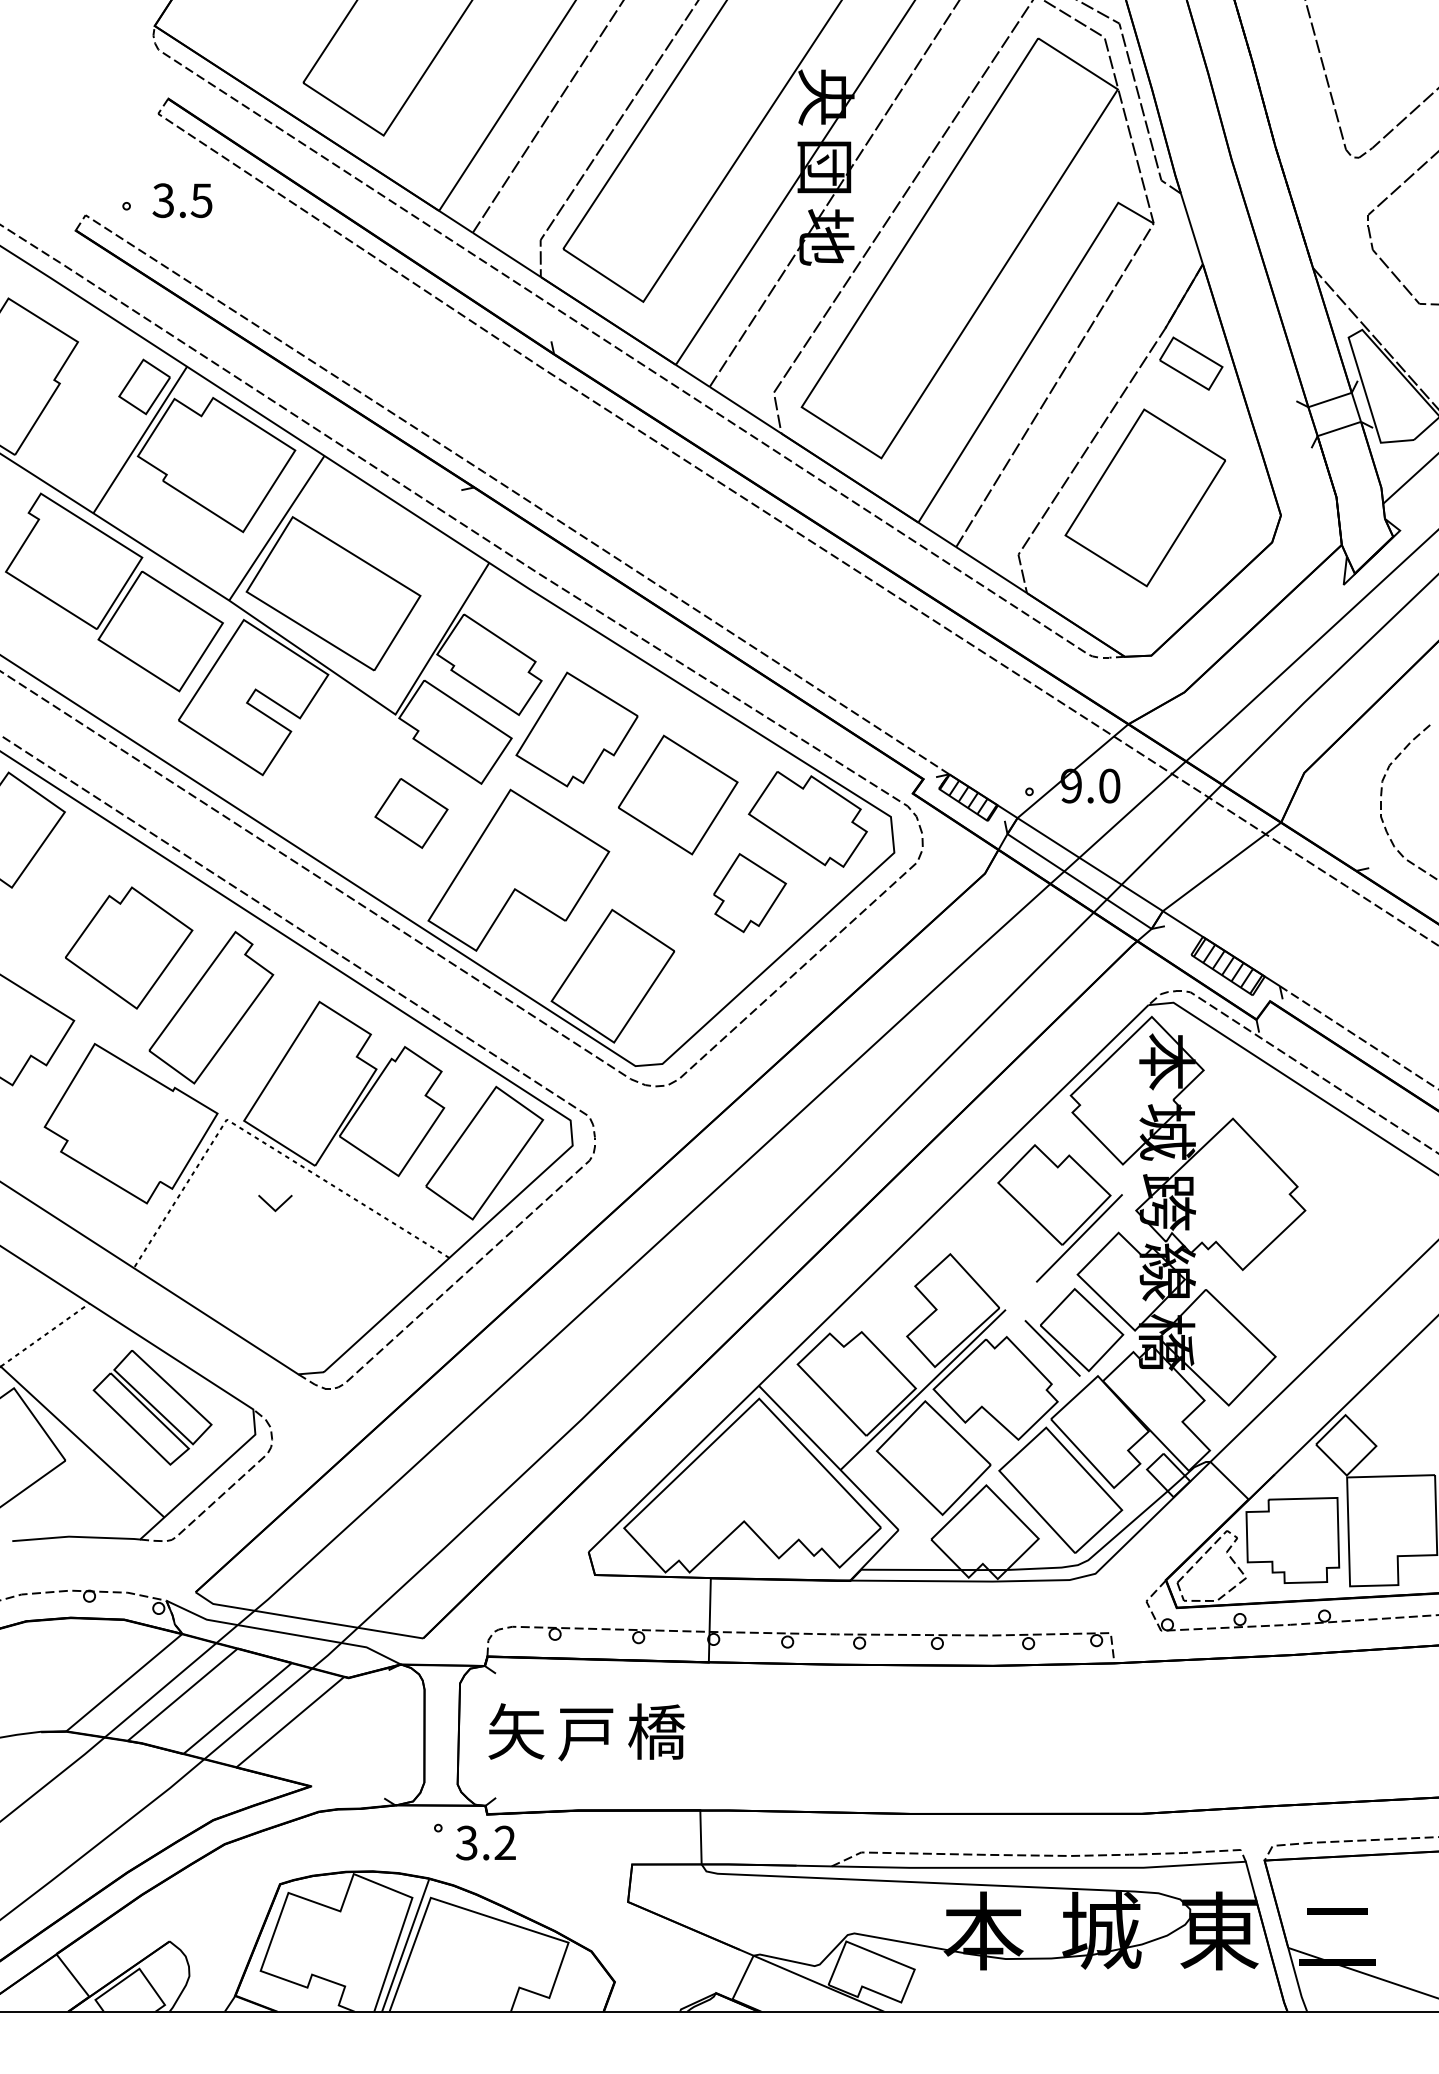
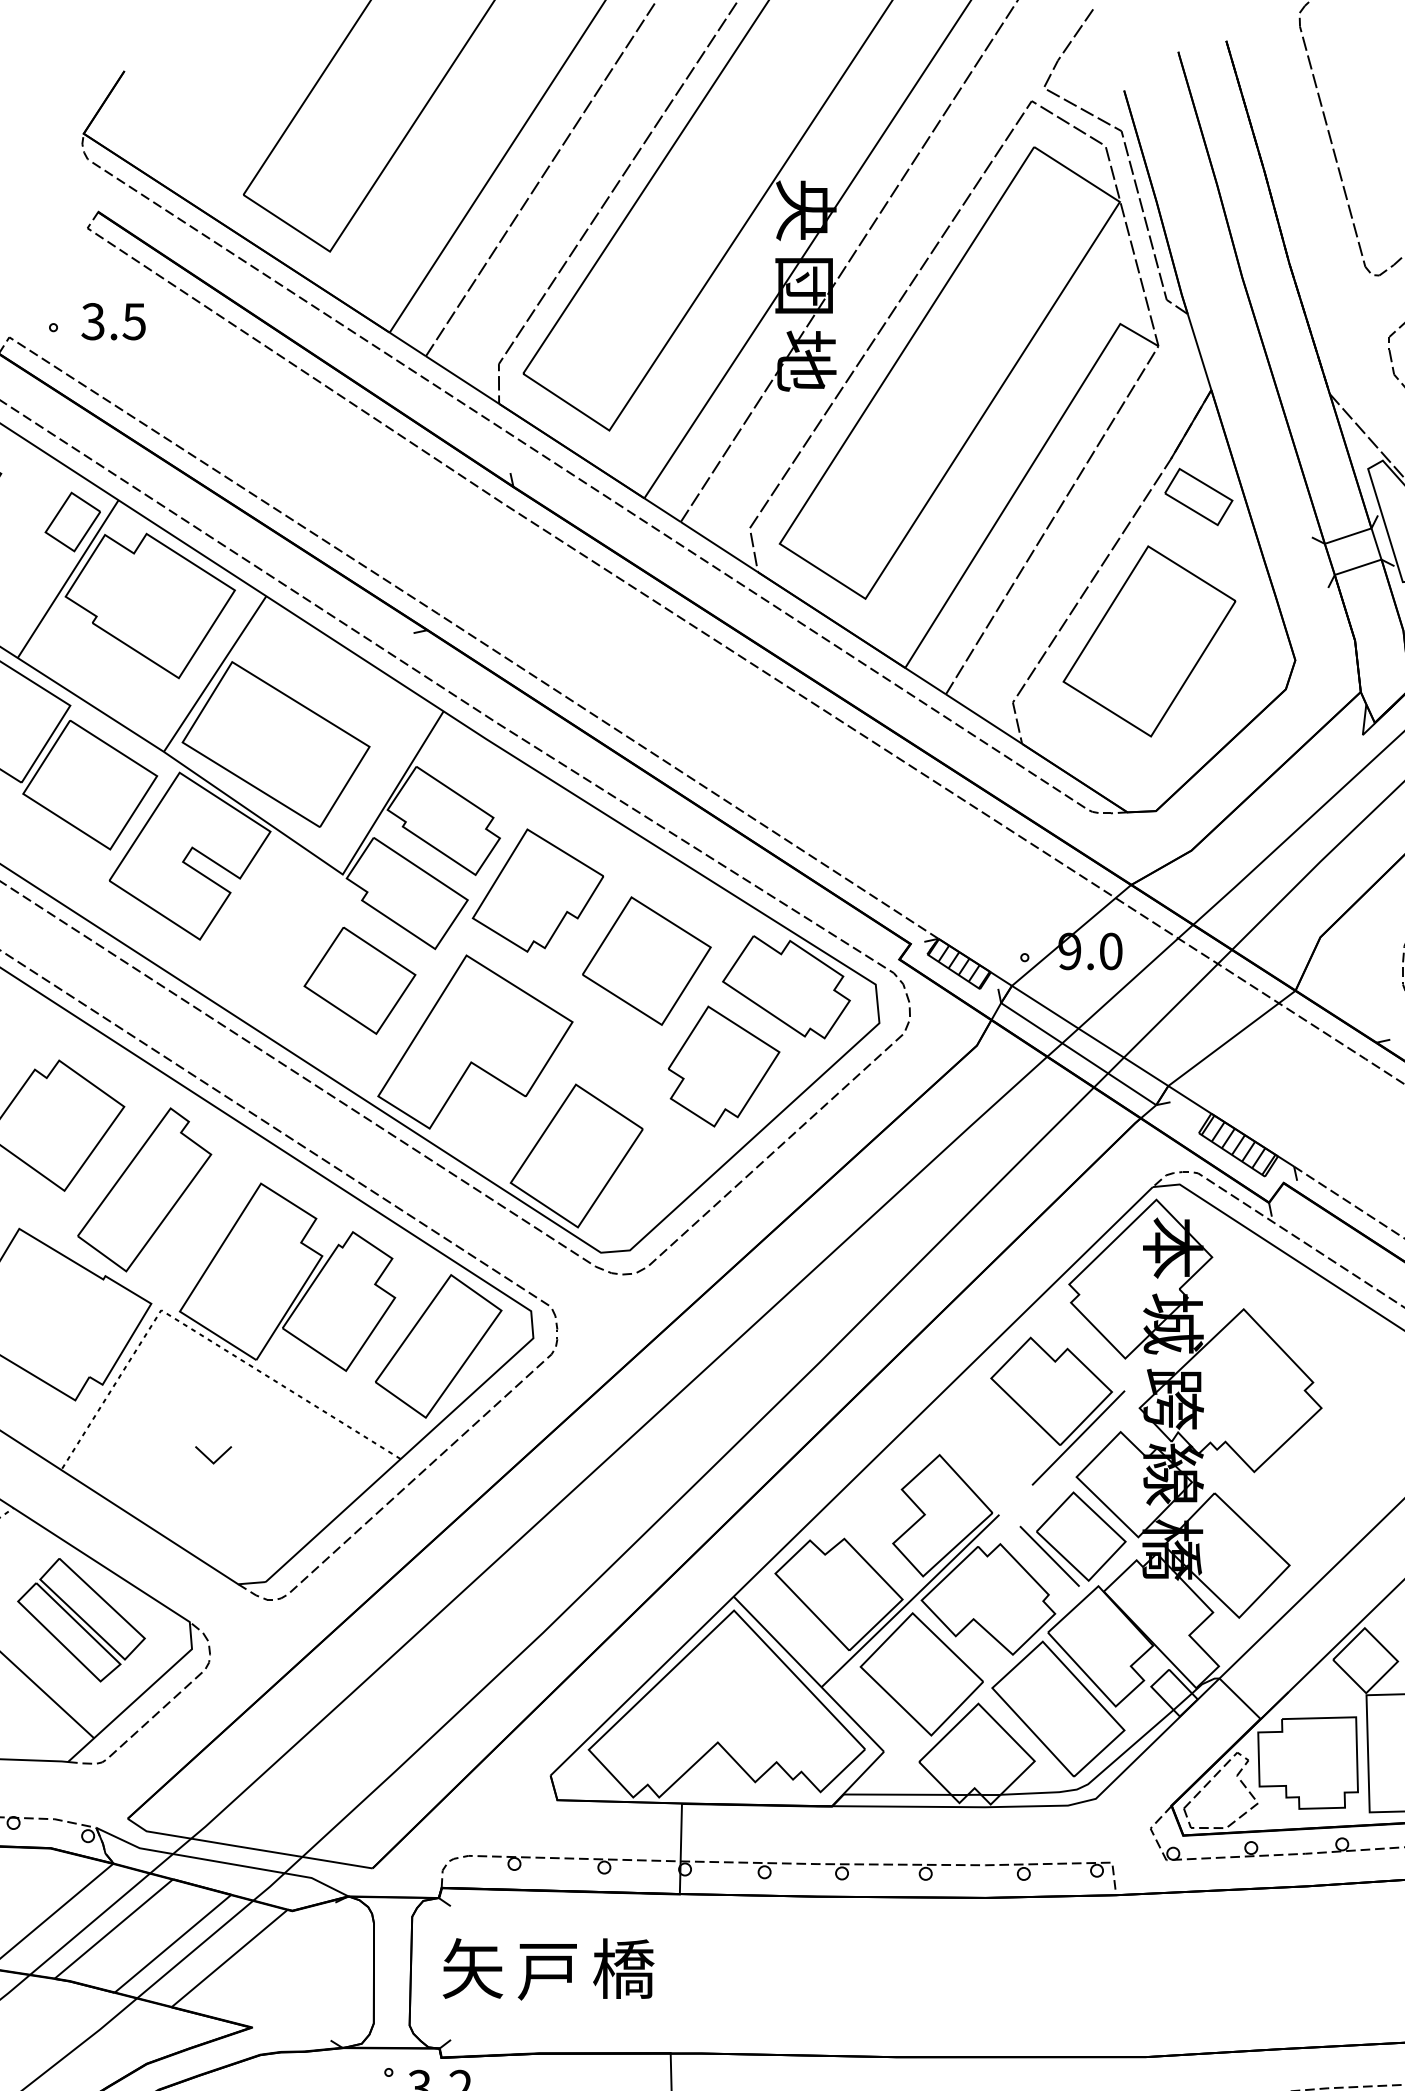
part: (411, 813) -> (359, 980), size x1.43
part: (749, 892) -> (723, 1065), size x1.43
part: (275, 1203) -> (213, 1455), moved

